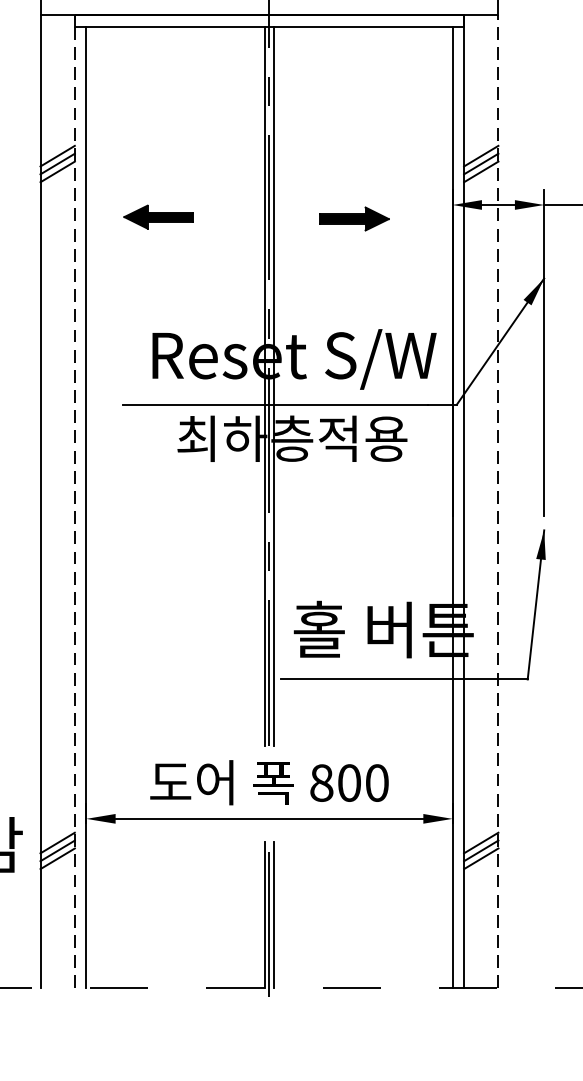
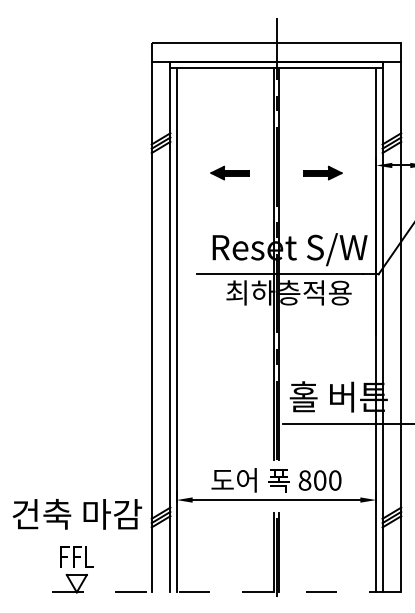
part: (157, 216) -> (229, 172), moved
line: (74, 500) -> (170, 326), dashed -> solid
line: (498, 500) -> (401, 326), dashed -> solid

